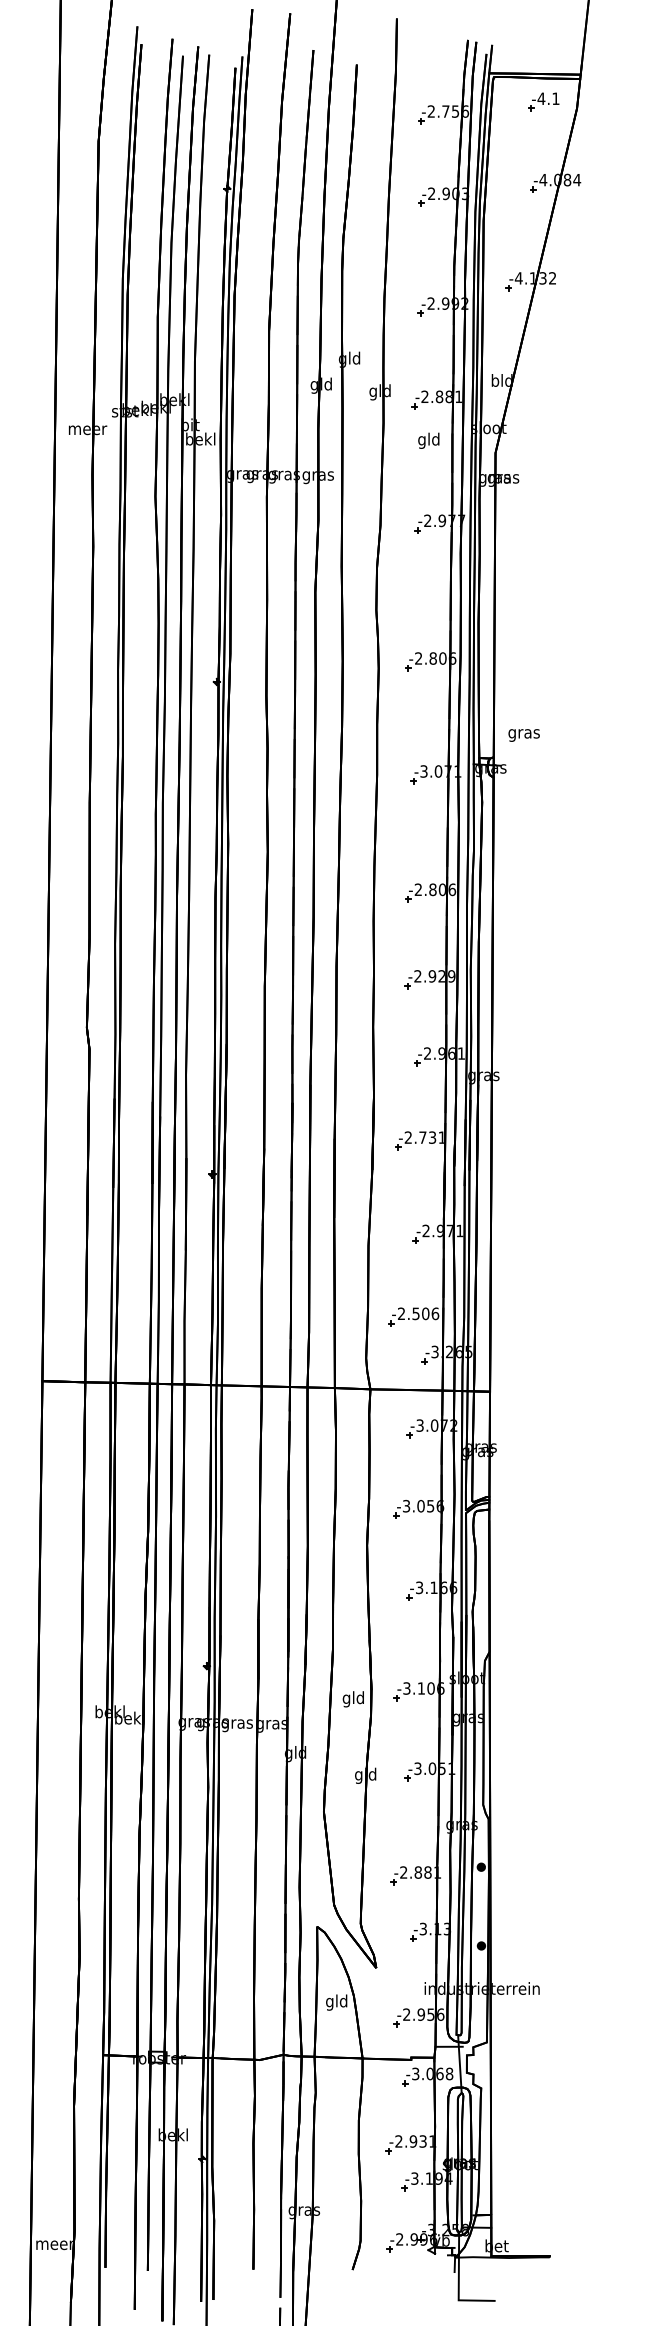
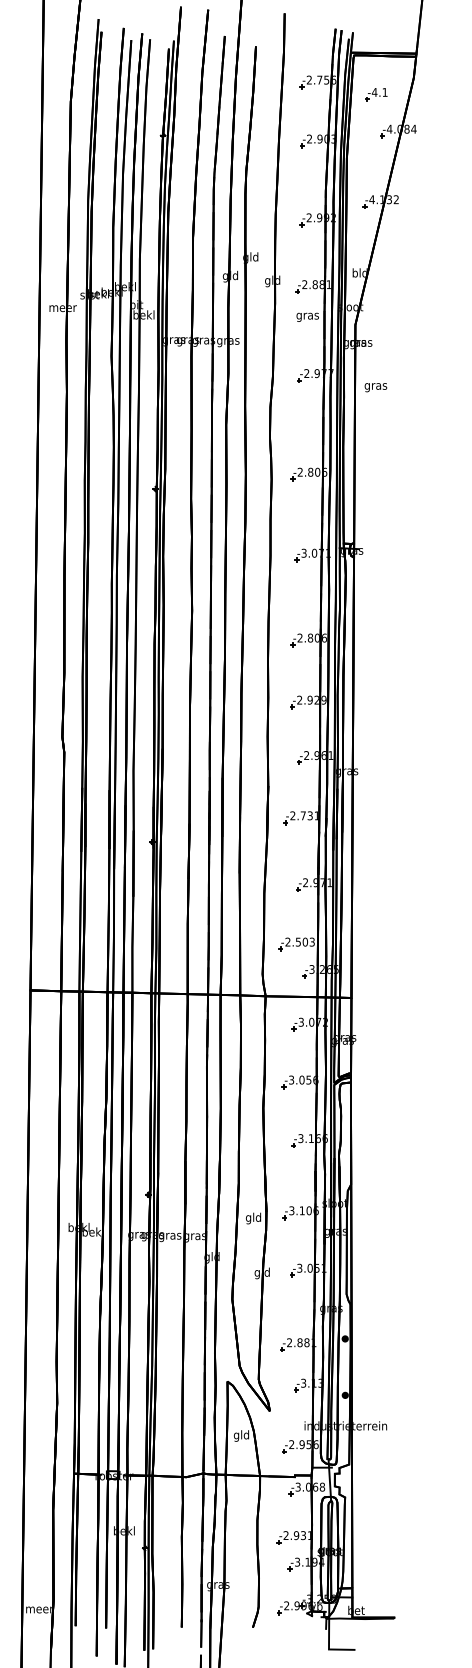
part: (543, 101) -> (376, 94), moved
text: (428, 440) -> (307, 315), gld -> gras
text: (523, 735) -> (375, 387), moved
text: (435, 1313) -> (312, 941), -2.506 -> -2.503

